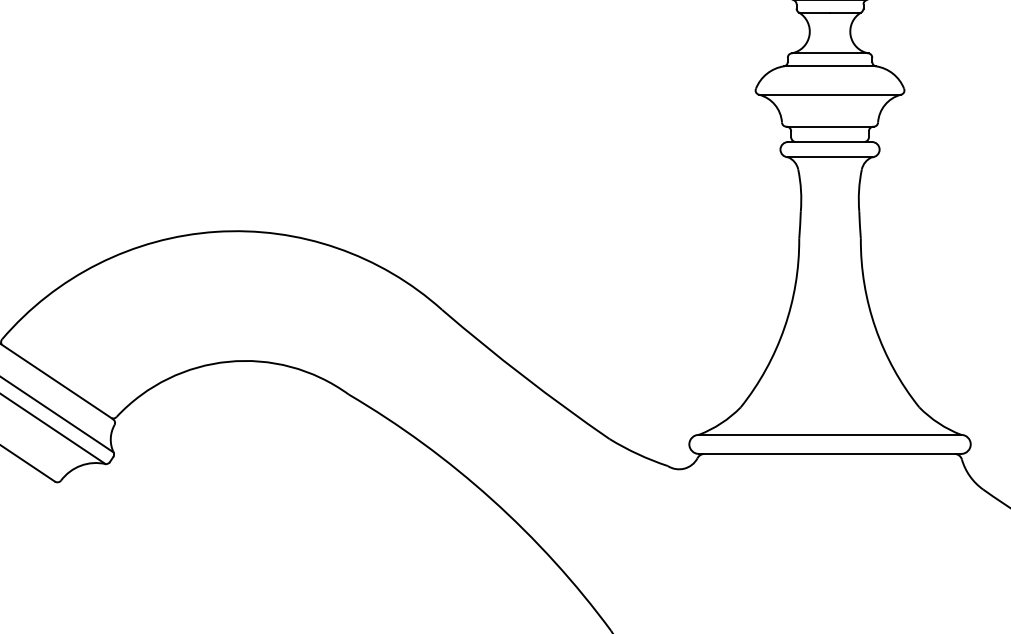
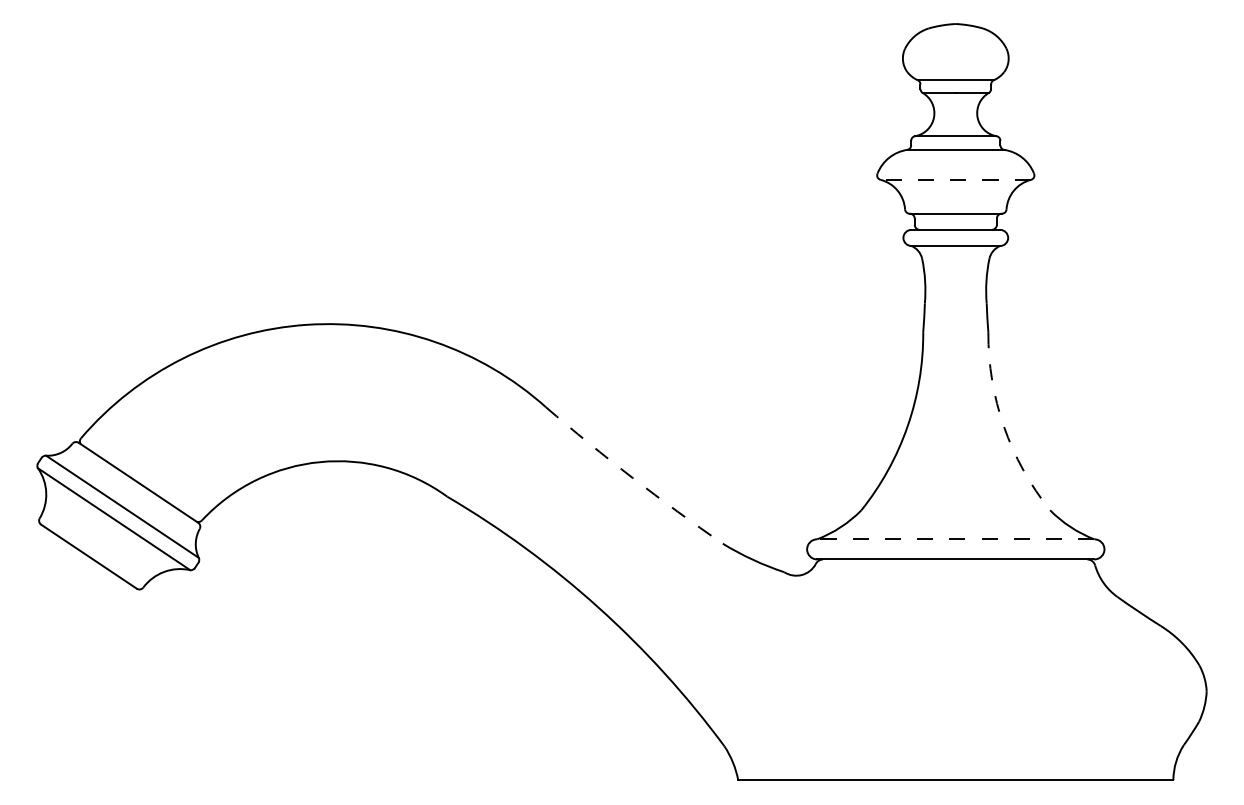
line: (829, 94) -> (955, 179), solid -> dashed
arc: (875, 328) -> (1003, 426), solid -> dashed
arc: (524, 376) -> (632, 477), solid -> dashed
line: (829, 435) -> (955, 539), solid -> dashed

